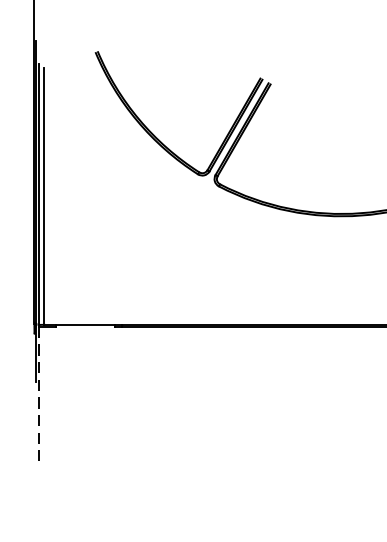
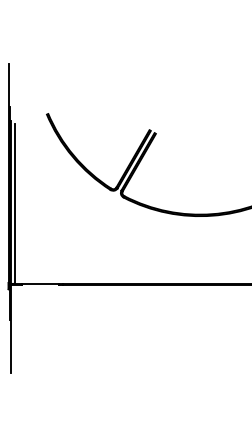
line: (39, 396) -> (11, 328), dashed -> solid

